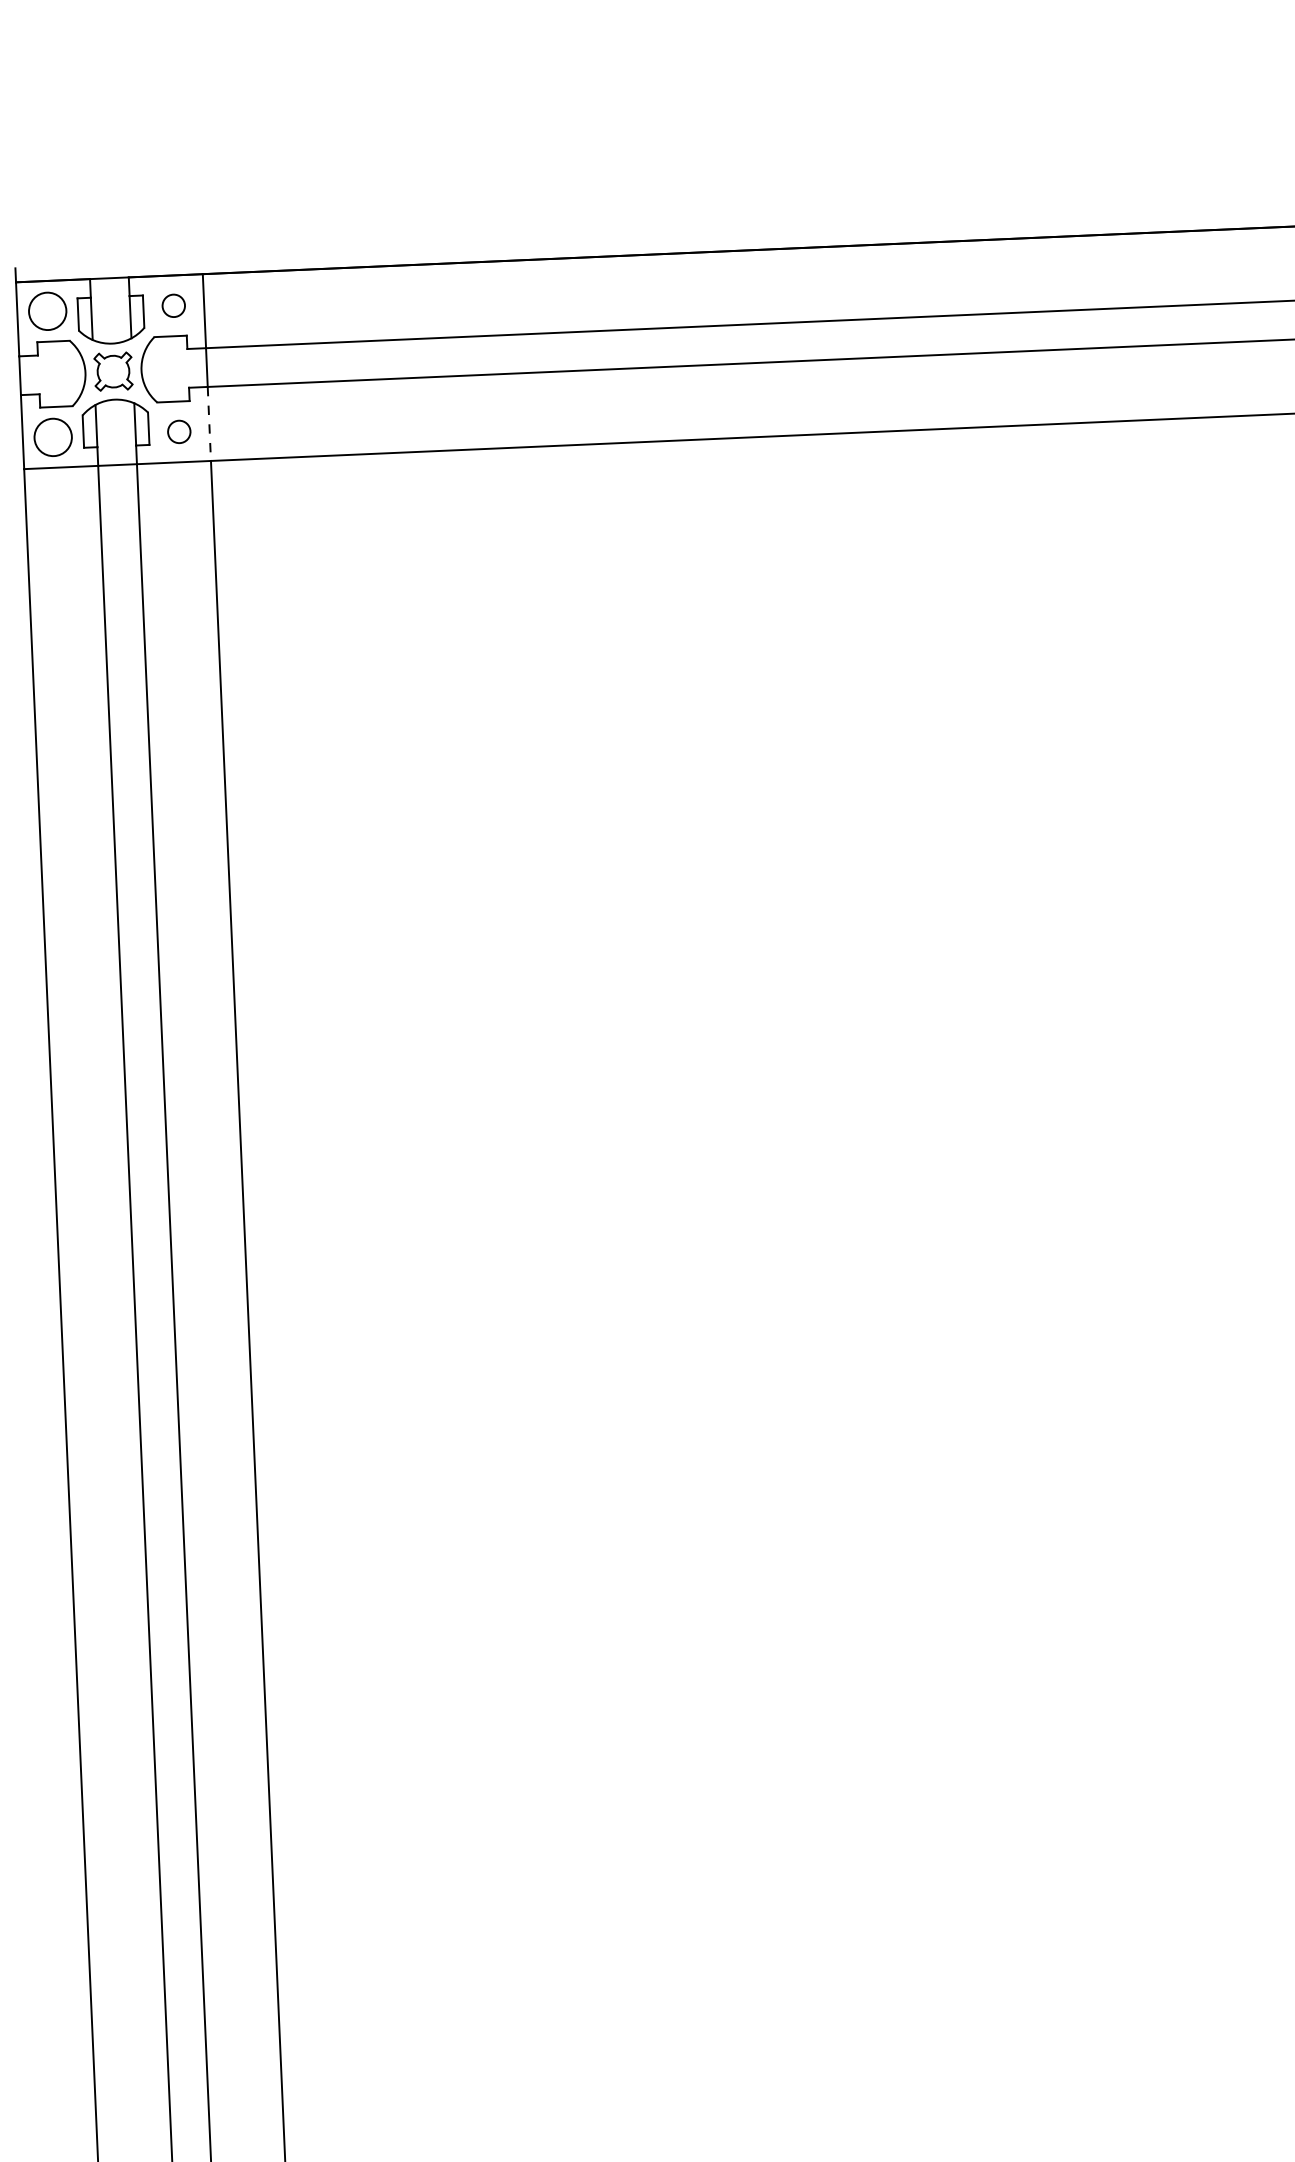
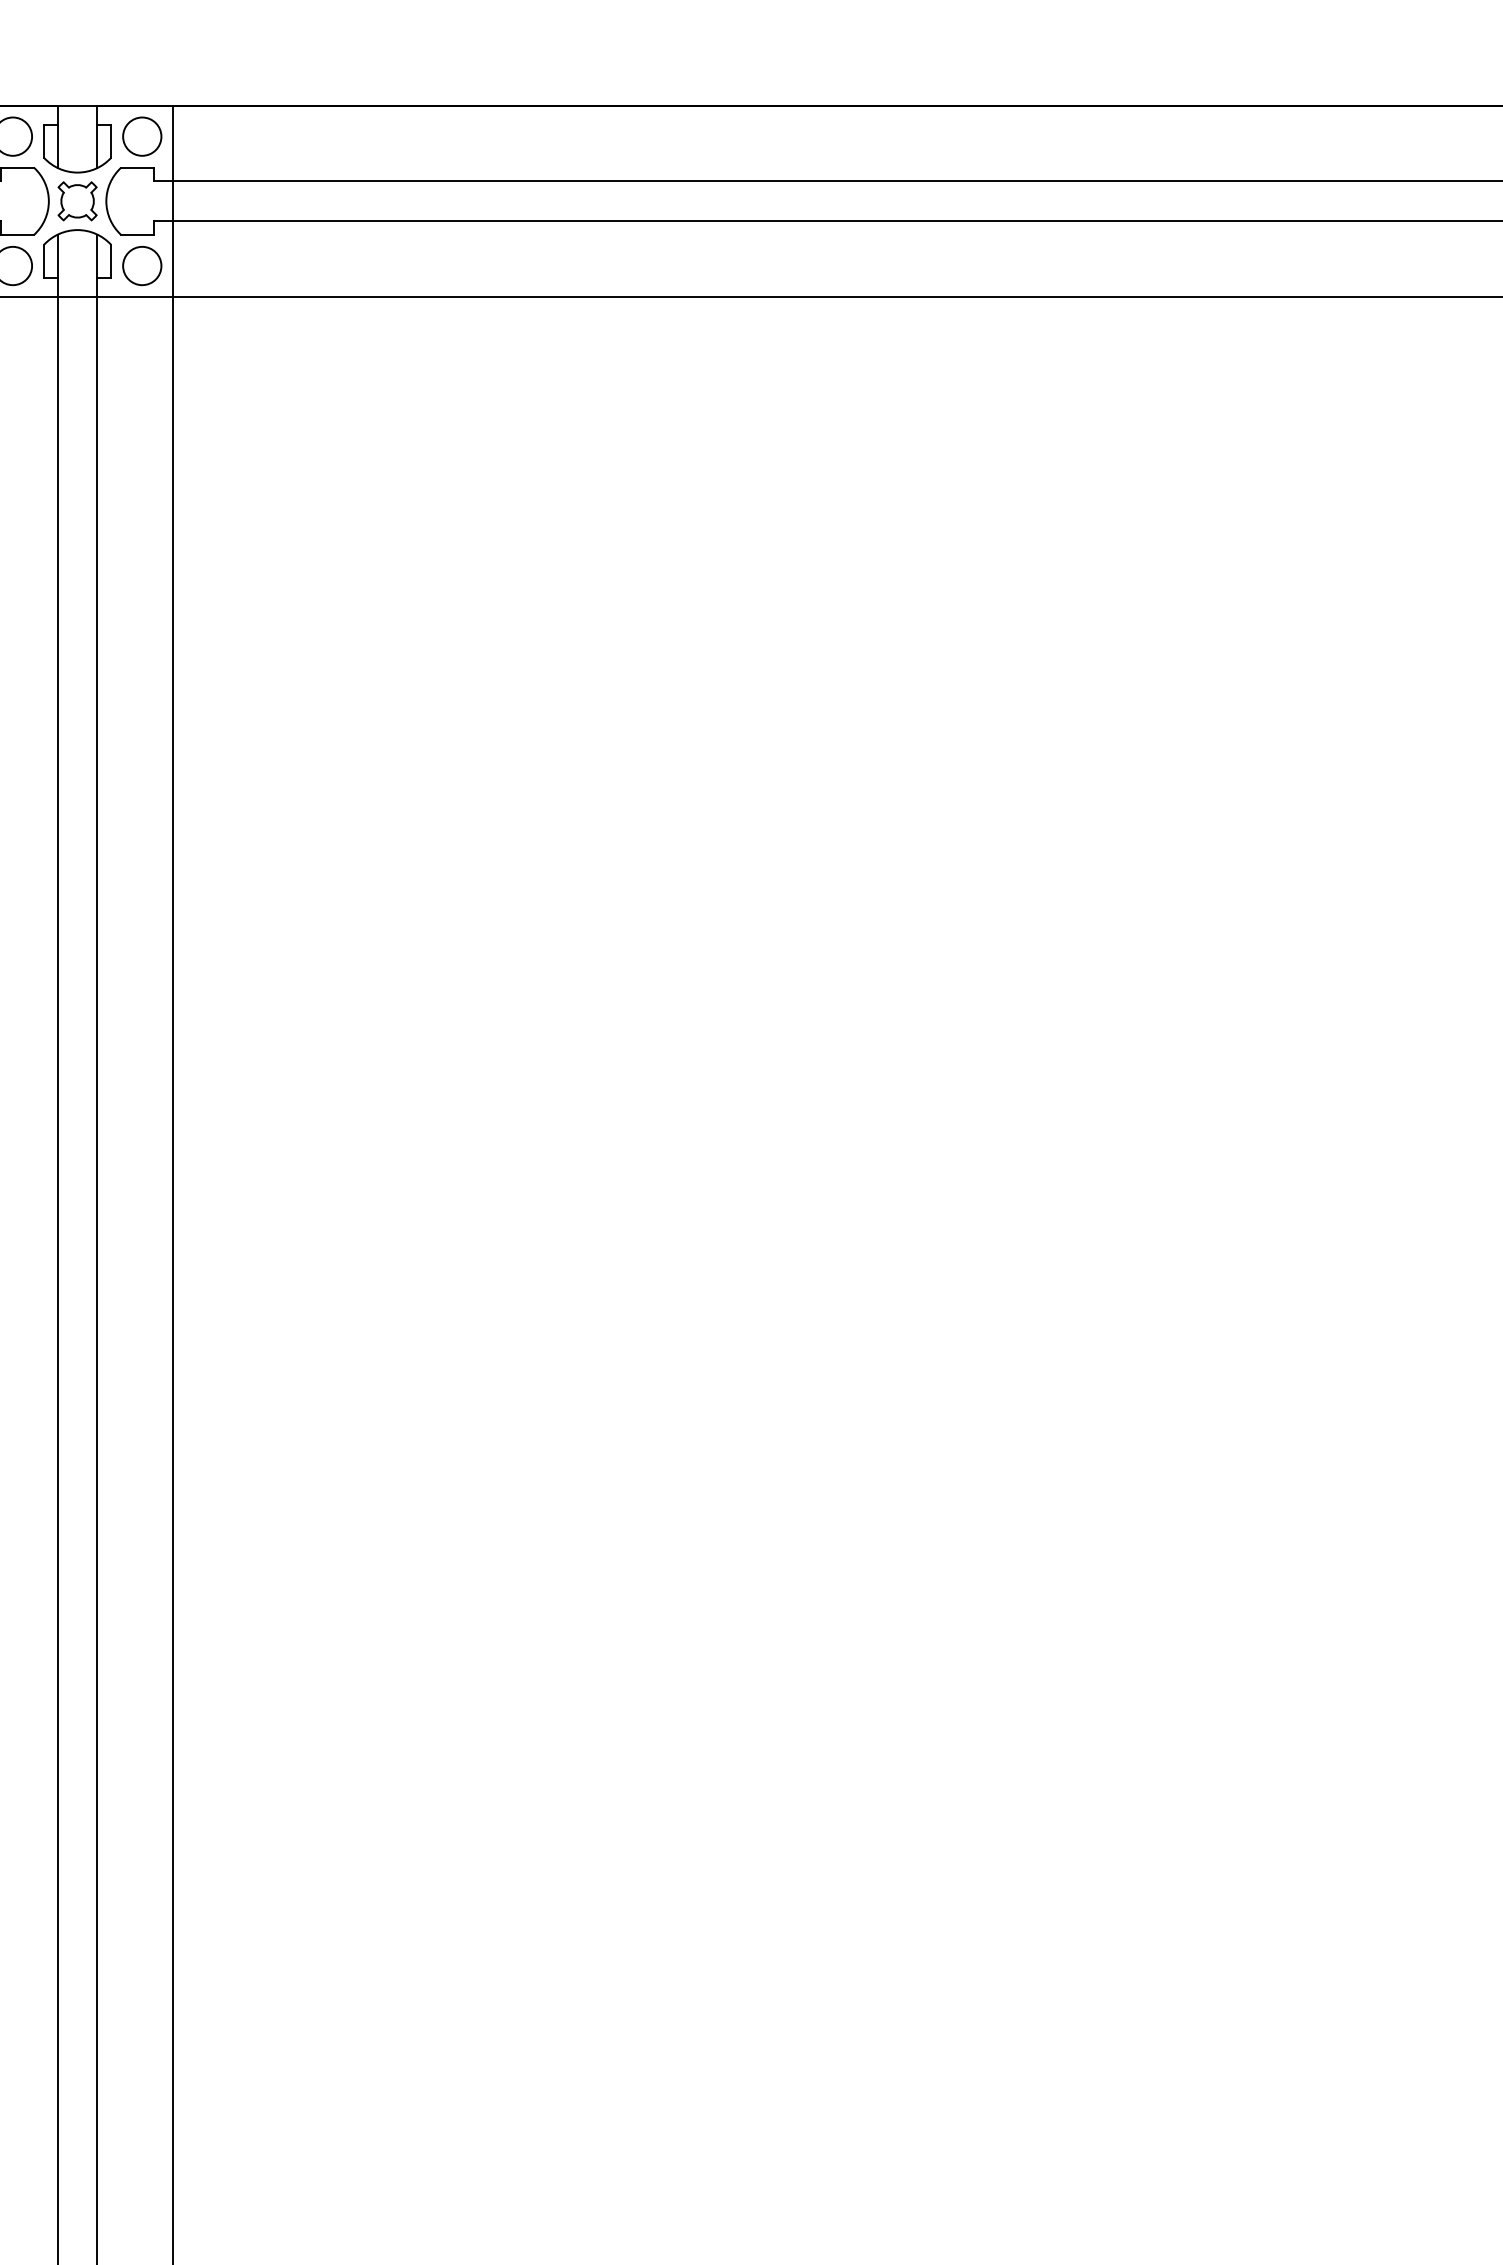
circle: (173, 305) -> (142, 136), size x1.67
line: (209, 424) -> (173, 259), dashed -> solid
circle: (179, 431) -> (142, 265), size x1.67

